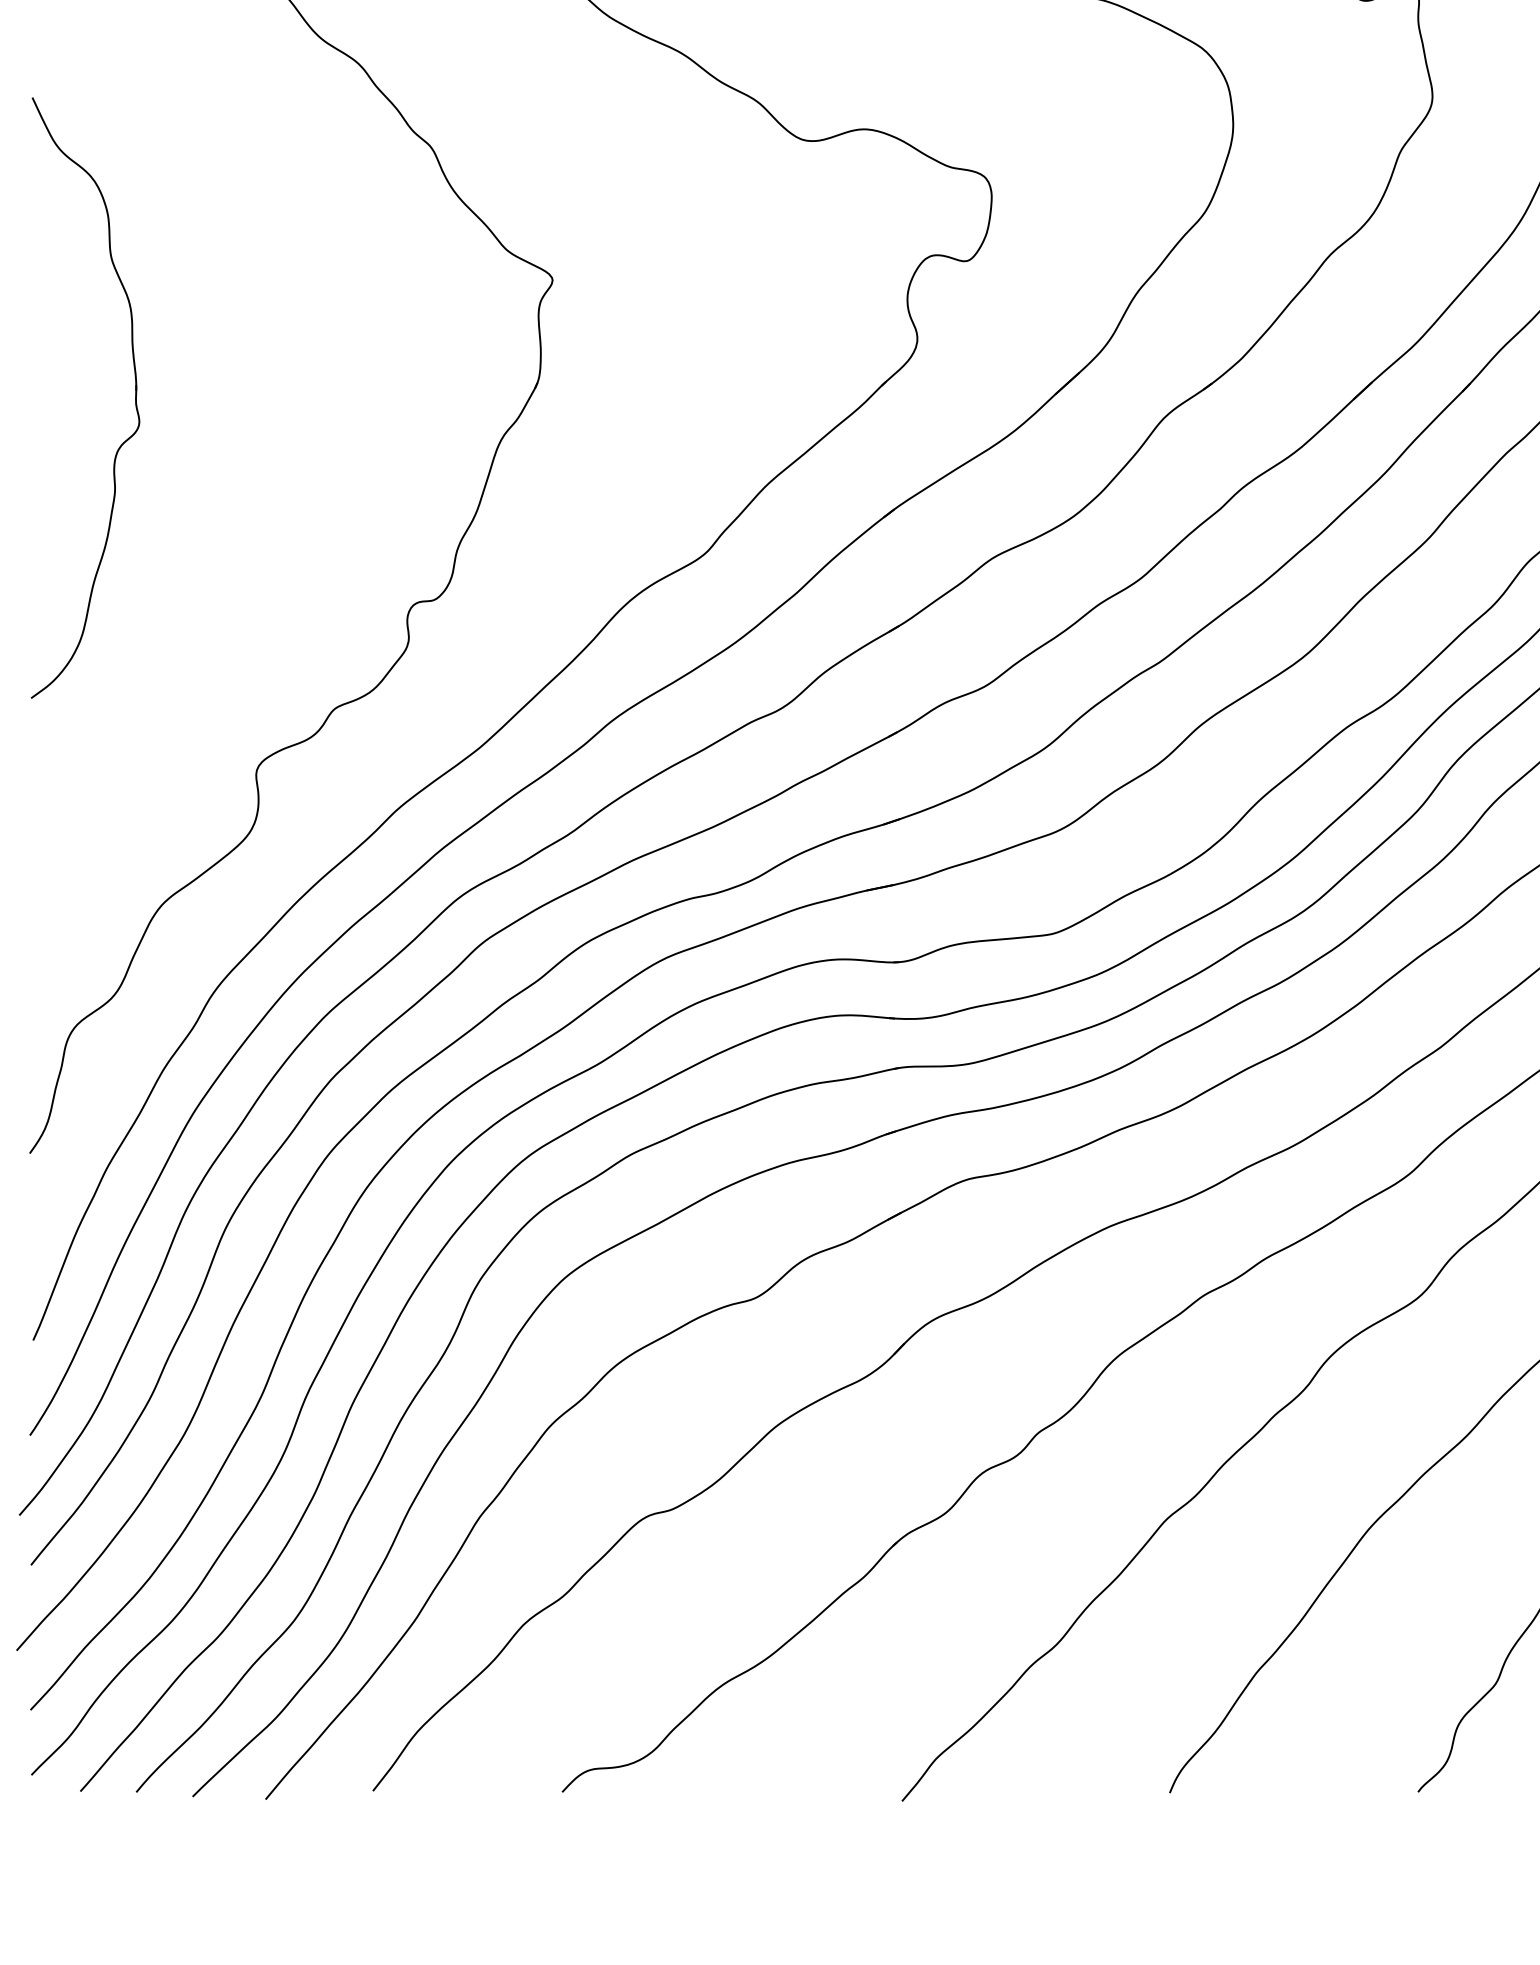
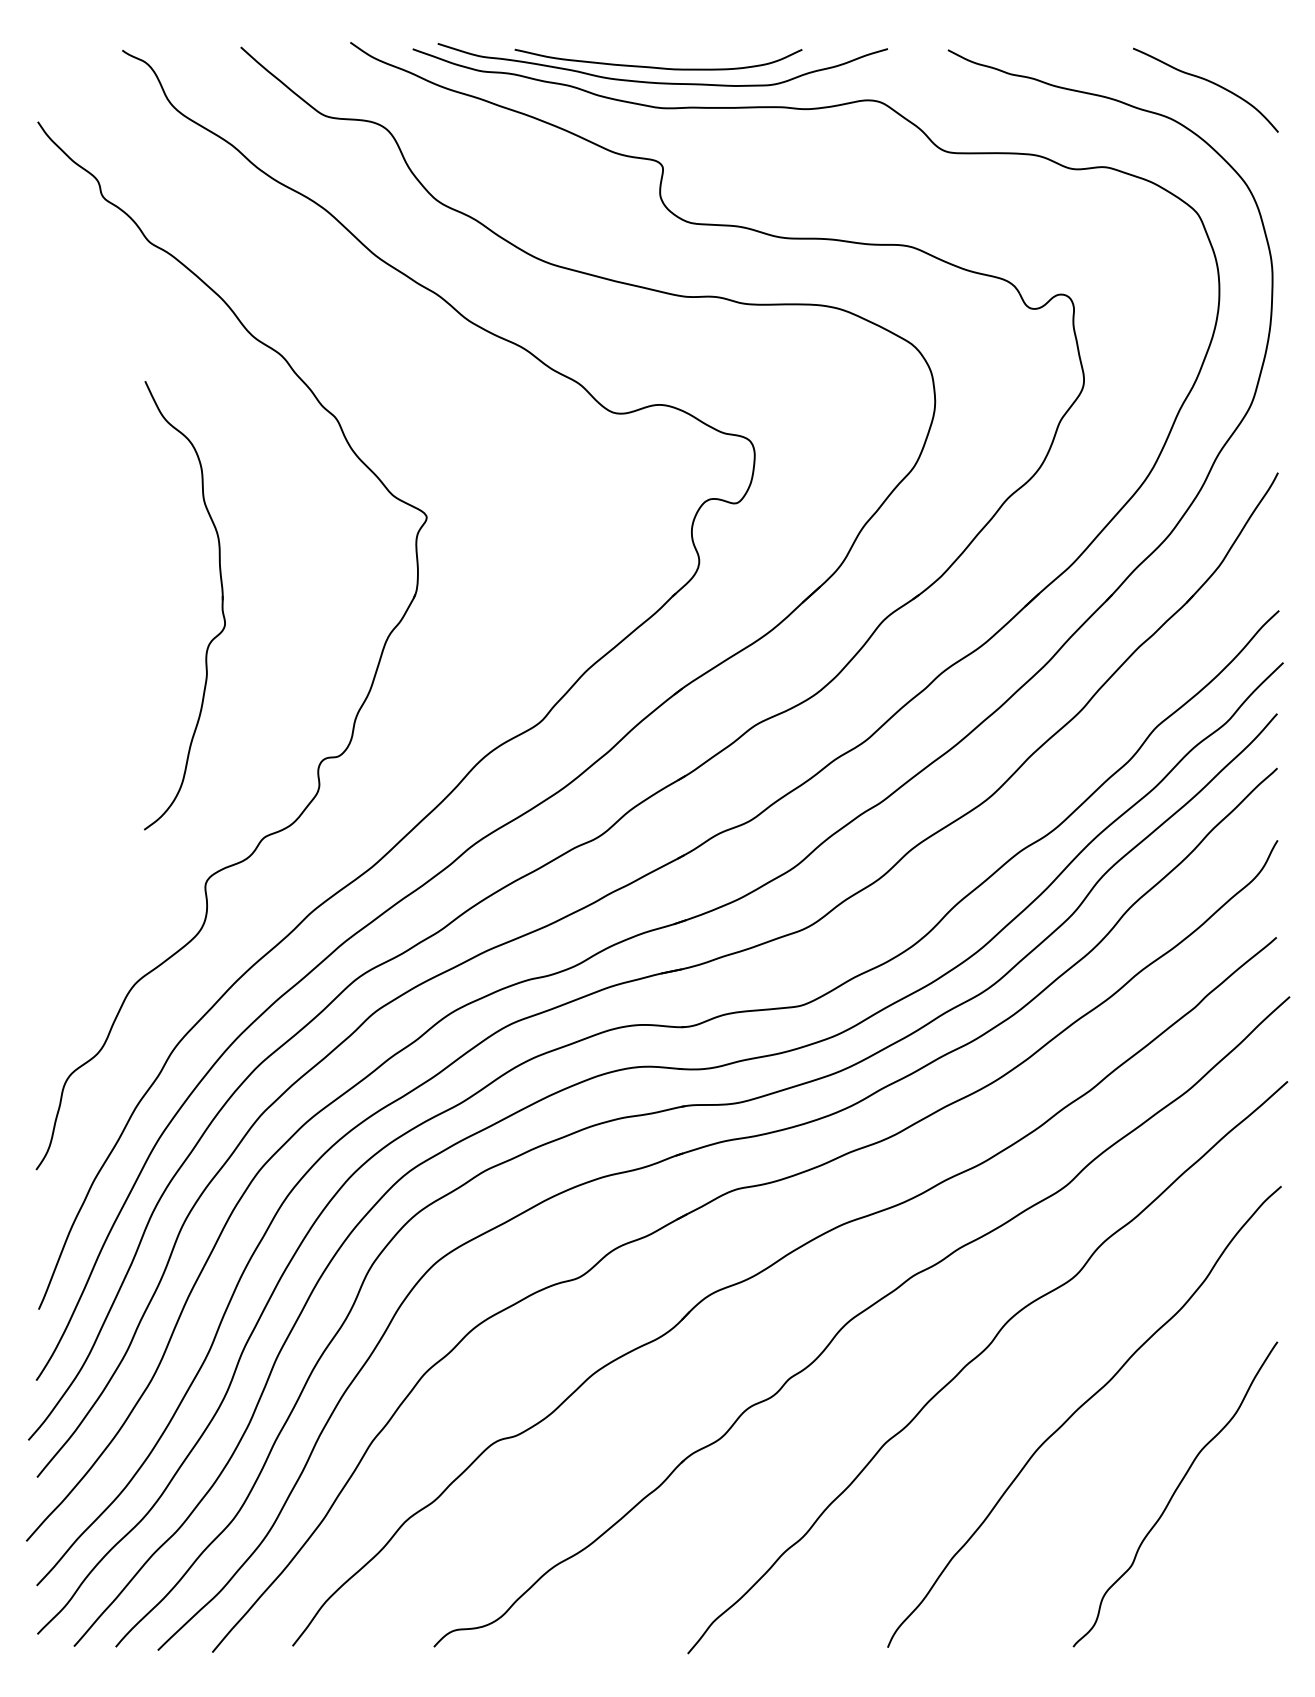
part: (134, 397) -> (221, 605), moved

